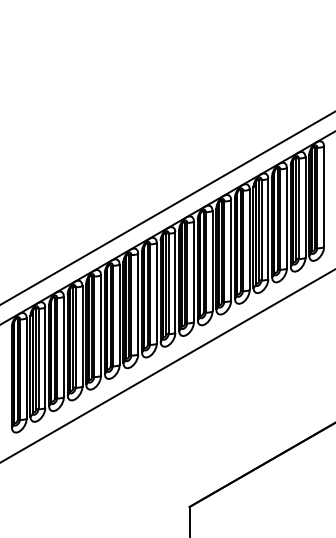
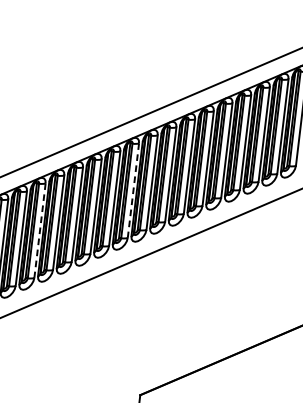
line: (156, 293) -> (133, 190), solid -> dashed
line: (63, 347) -> (39, 231), solid -> dashed

